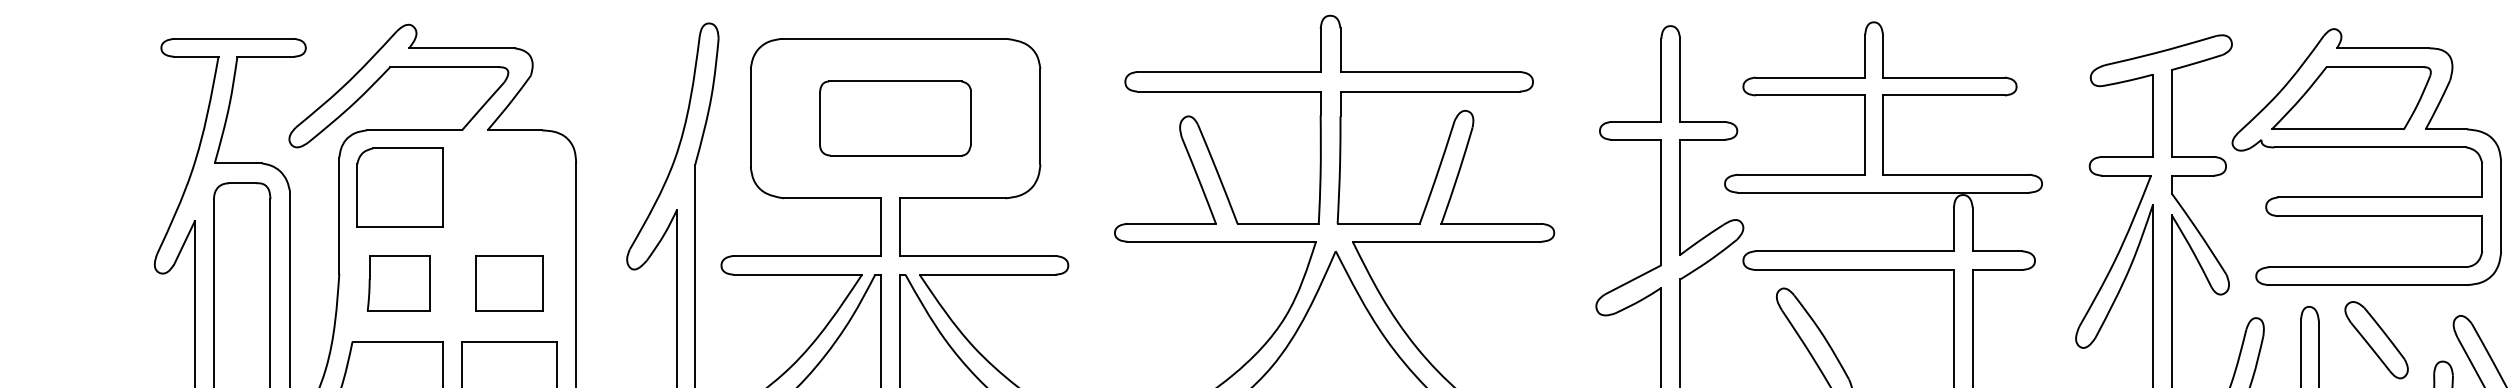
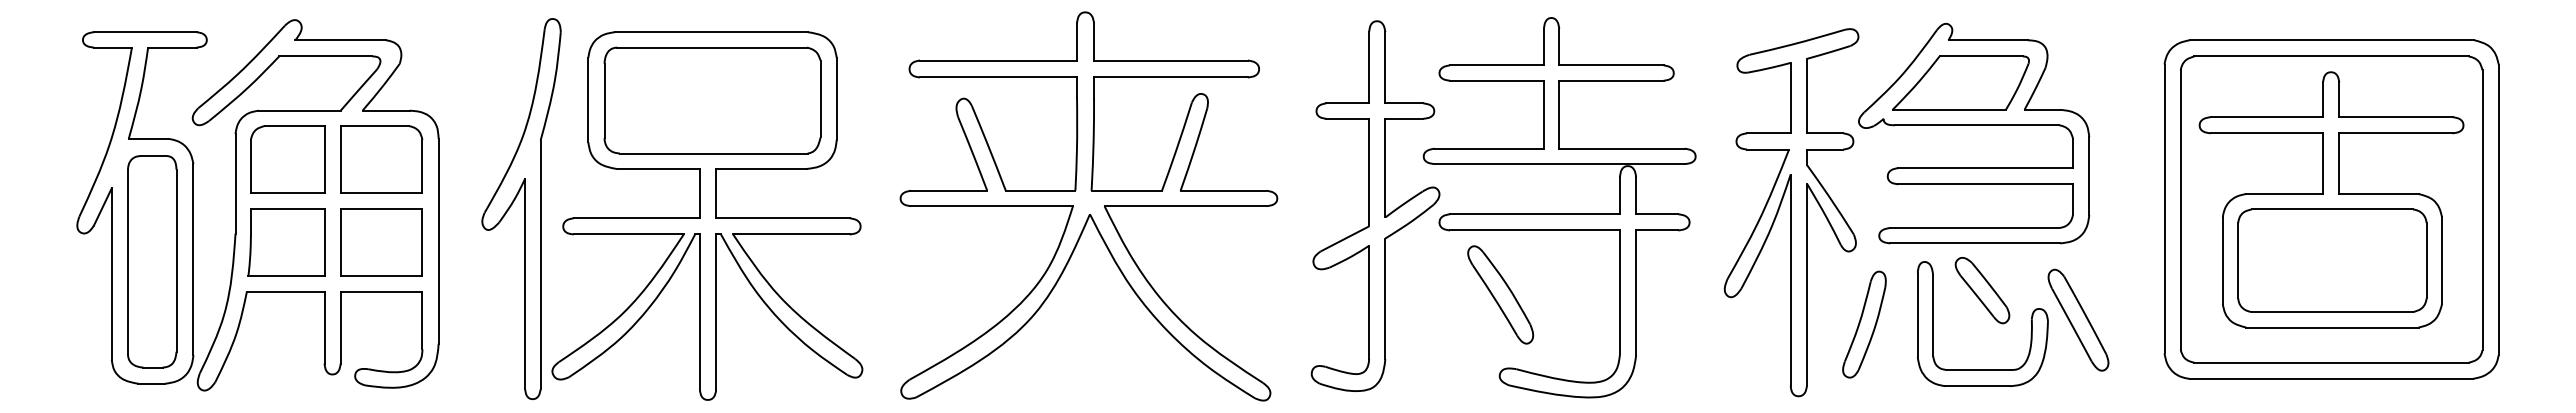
part: (895, 118) -> (712, 100), size x1.67
part: (509, 187) -> (381, 159), added
part: (398, 284) -> (286, 242), size x1.43
part: (509, 284) -> (381, 242), size x1.43

